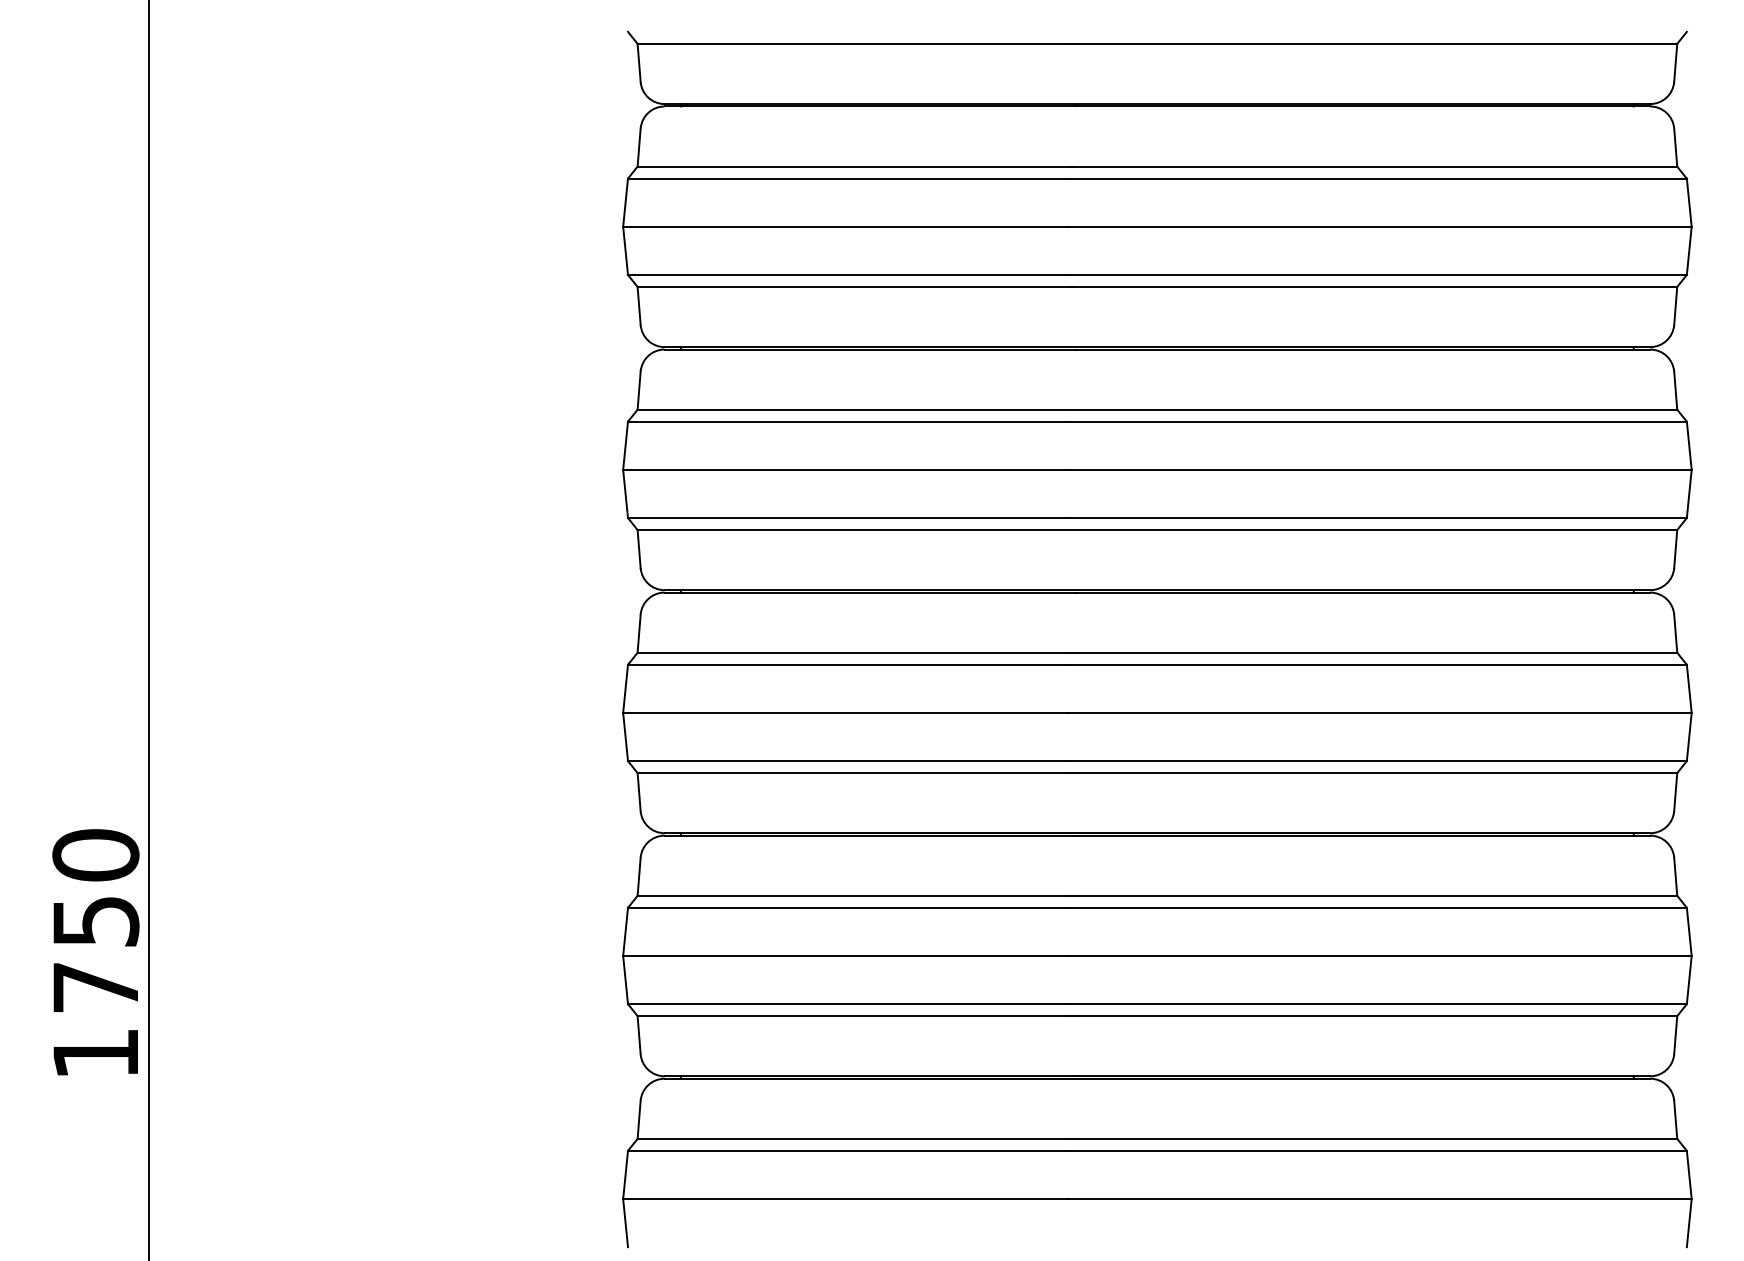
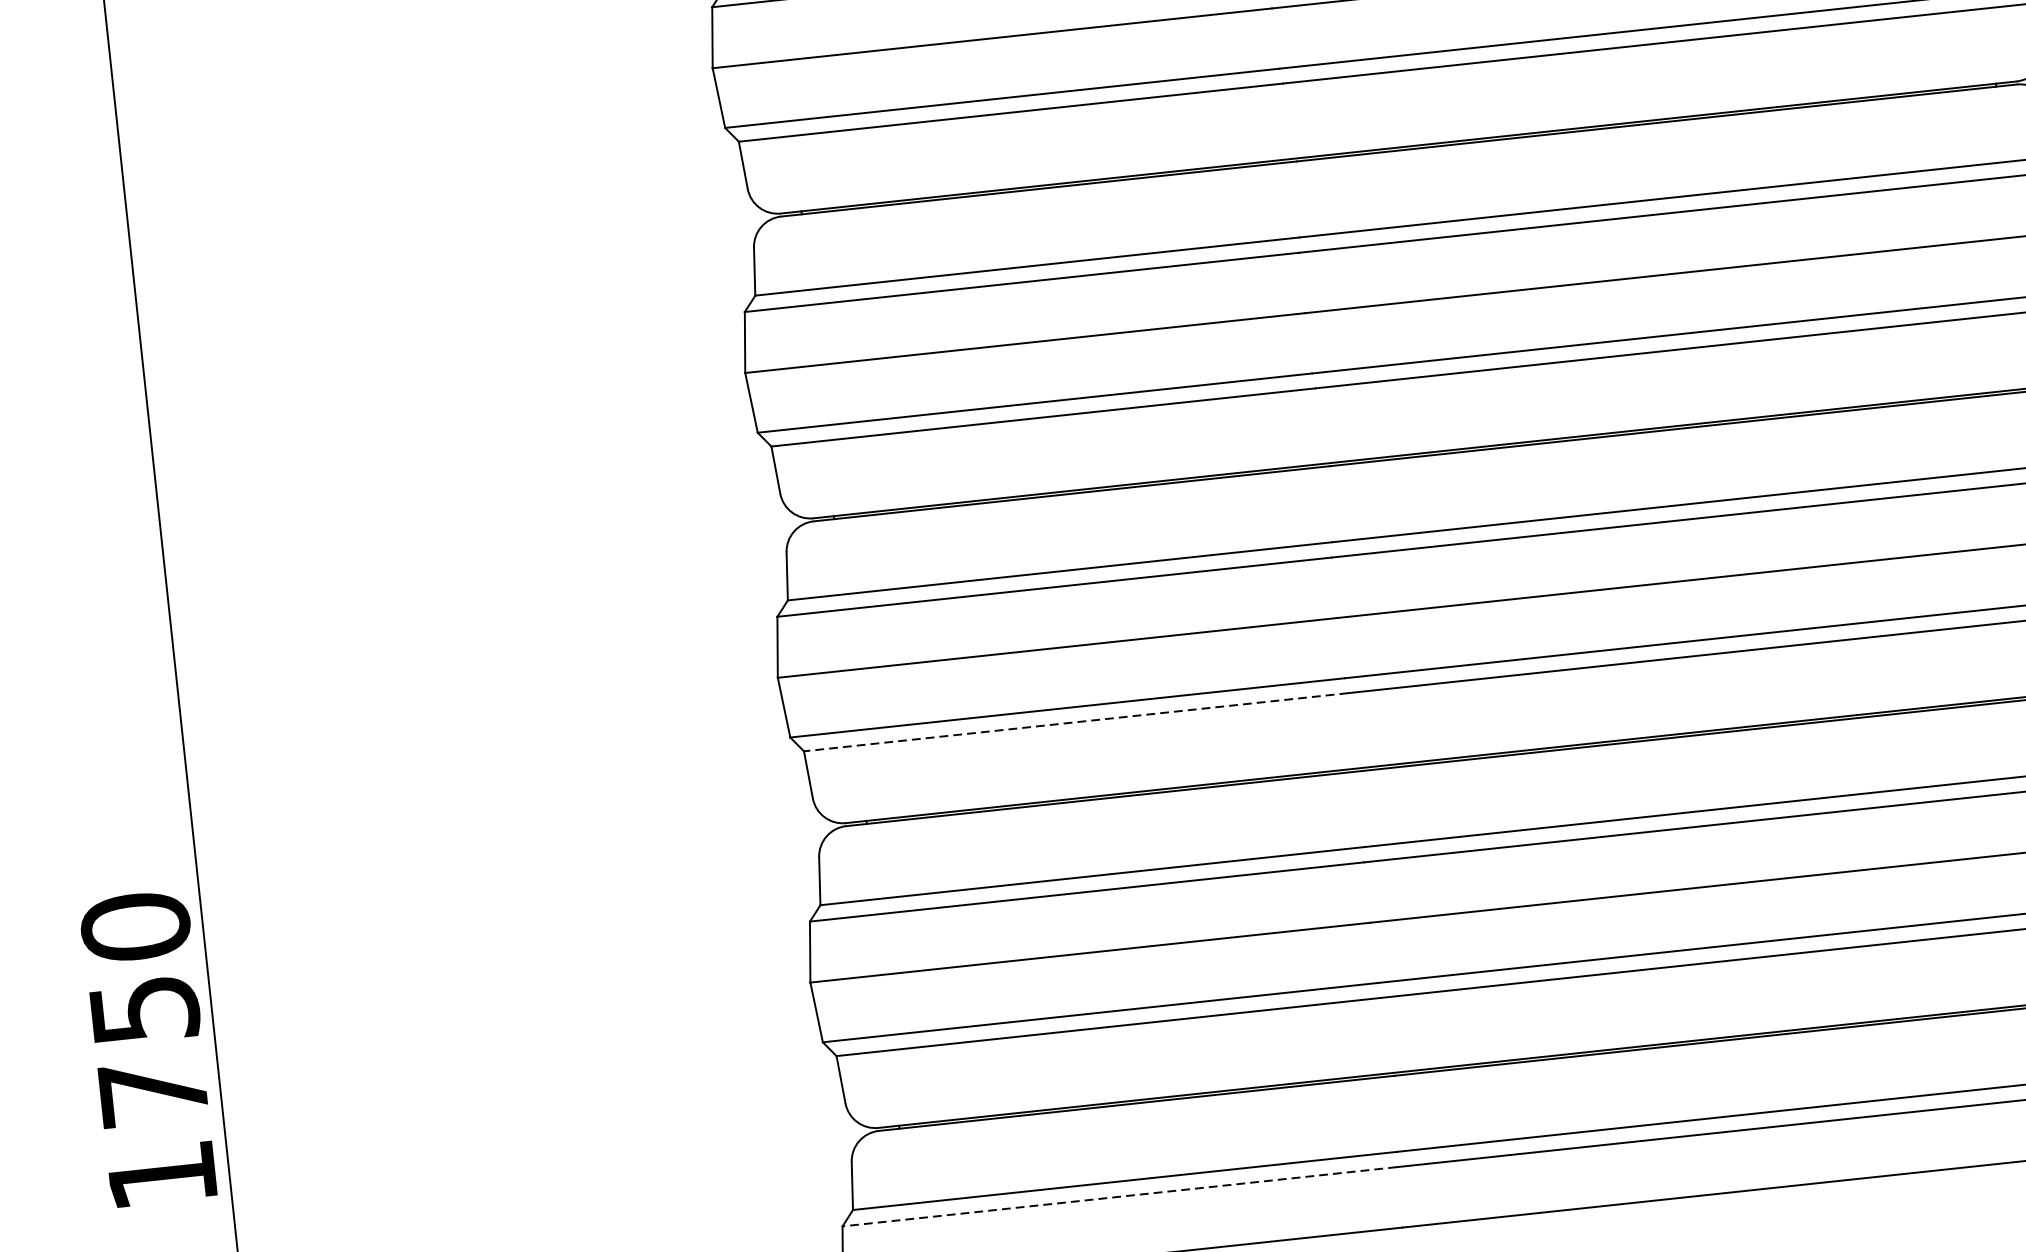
line: (854, 773) -> (1076, 722), solid -> dashed
line: (848, 1150) -> (1119, 1196), solid -> dashed

